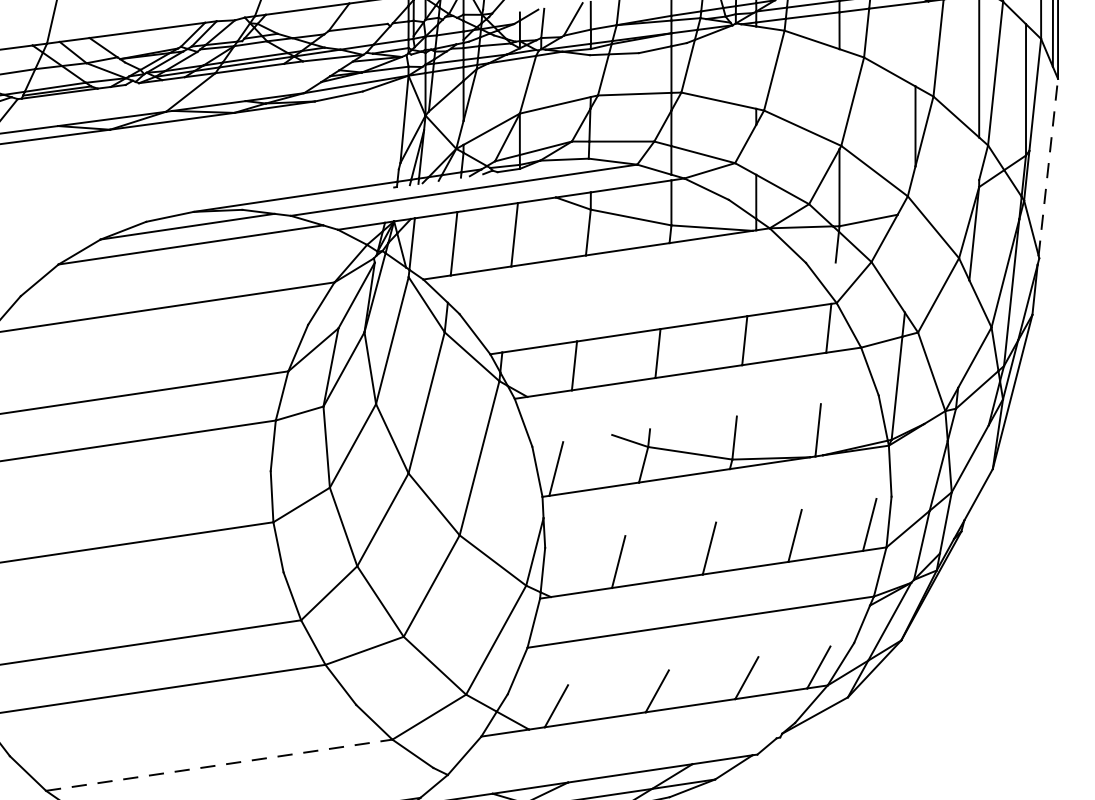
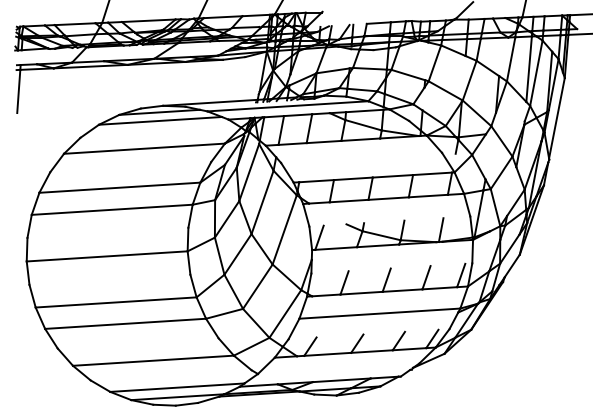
line: (1047, 167) -> (556, 118), dashed -> solid
line: (219, 764) -> (153, 360), dashed -> solid

